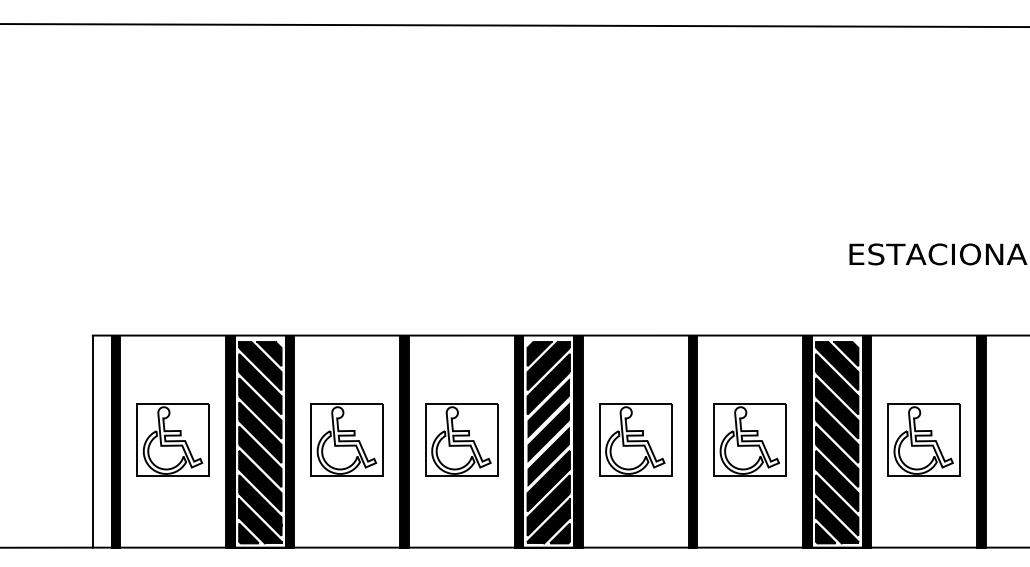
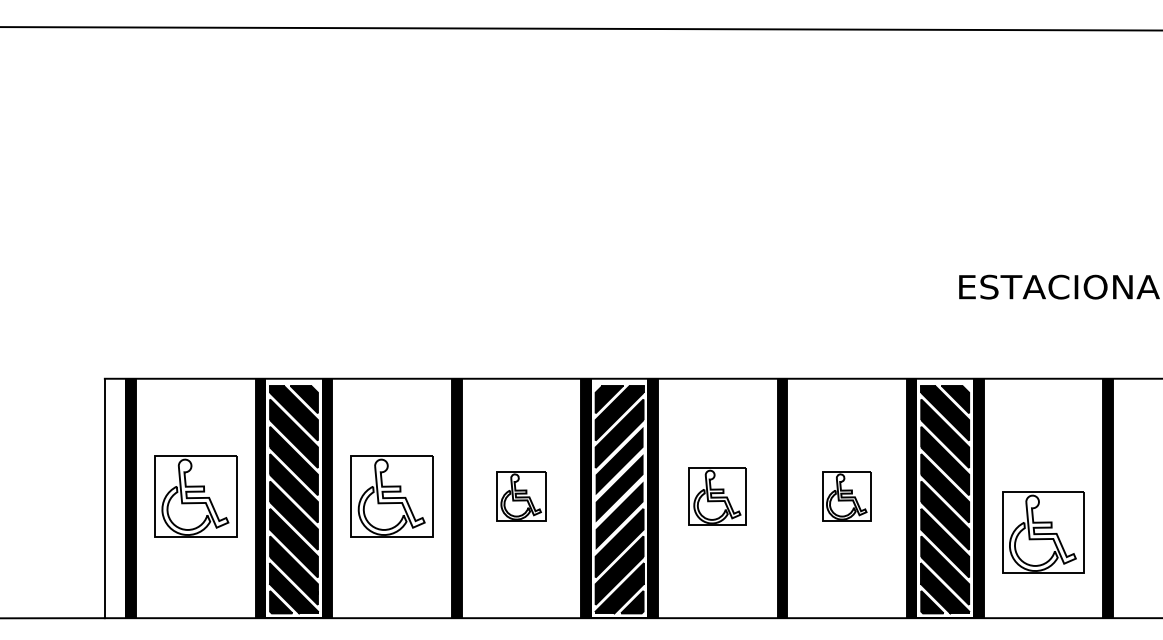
part: (461, 439) -> (521, 496), size x0.6
part: (635, 439) -> (717, 496), size x0.7
part: (749, 439) -> (846, 496), size x0.6
part: (924, 439) -> (1043, 532), moved

